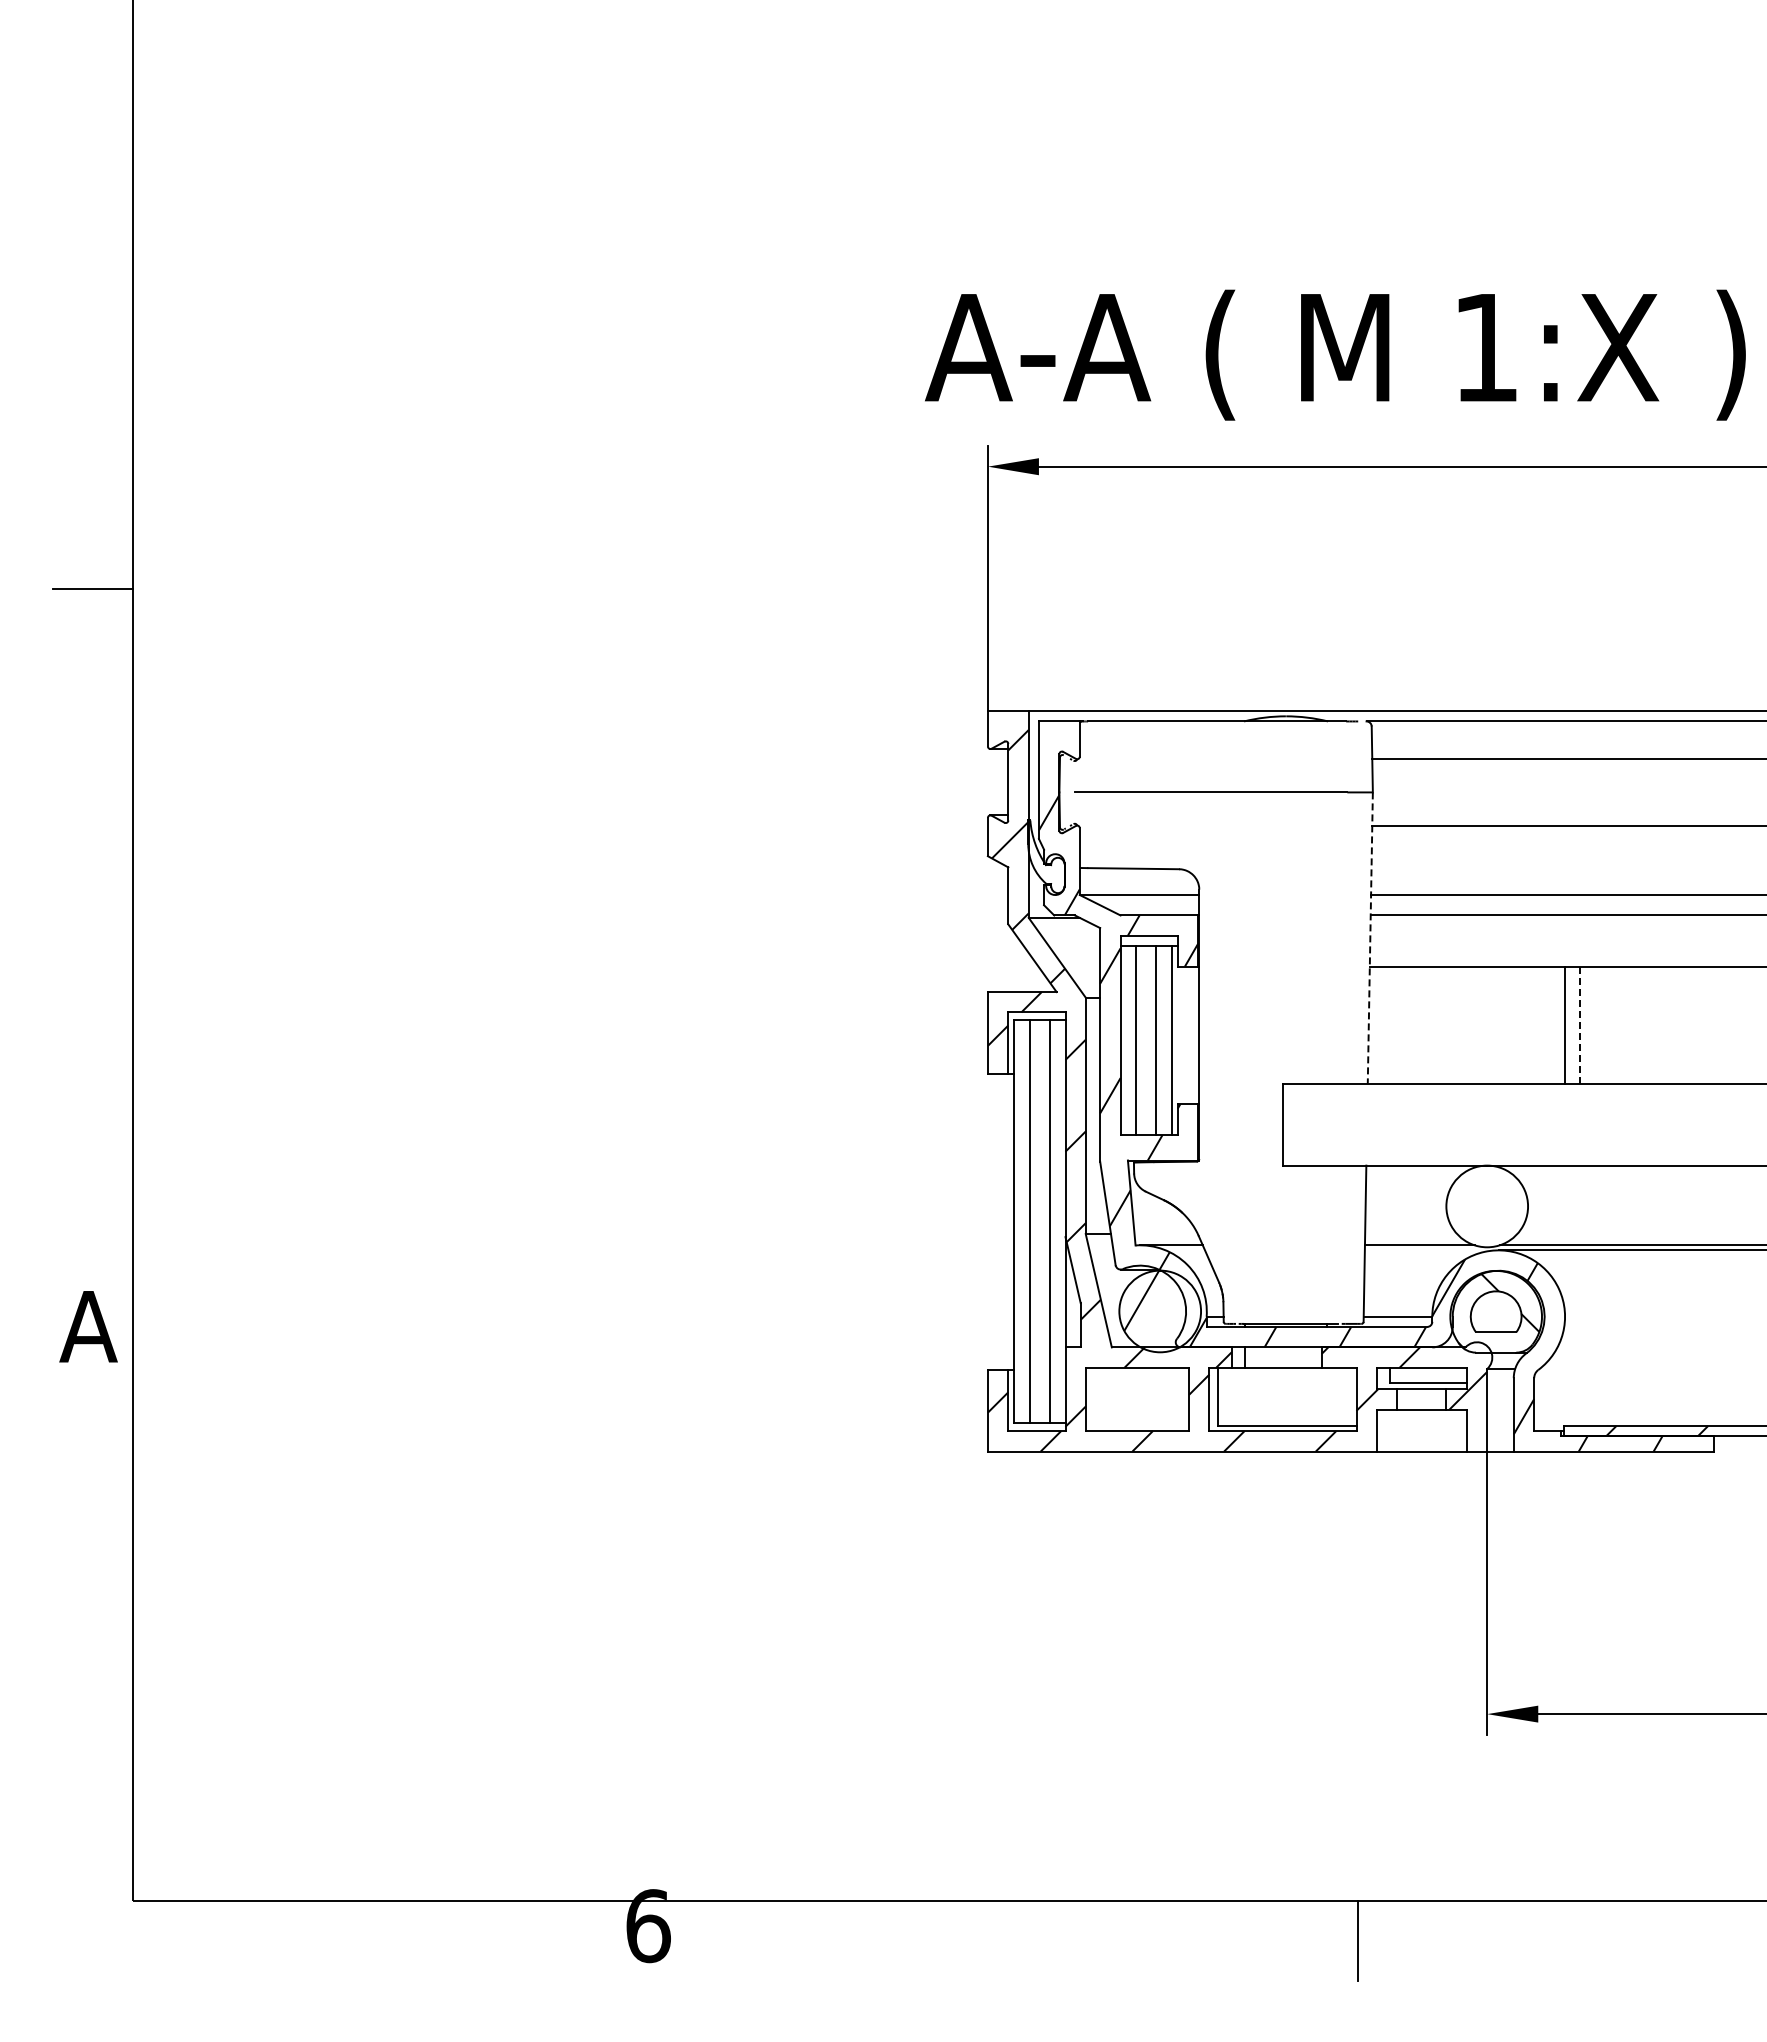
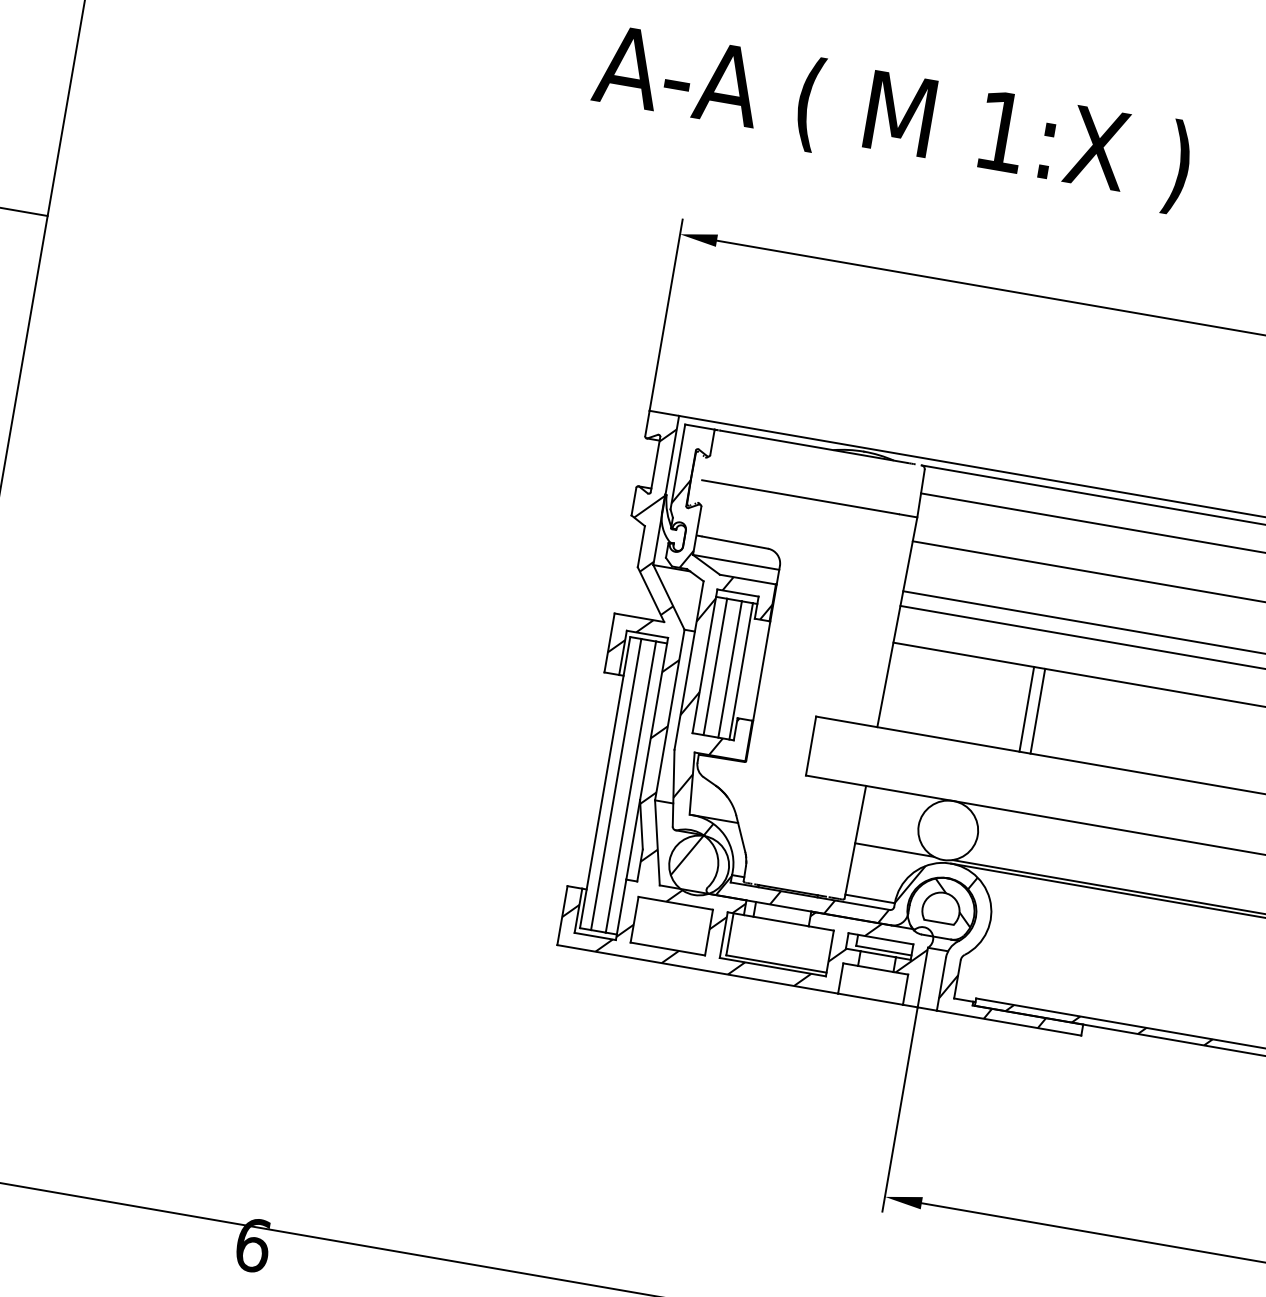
text: (1335, 354) -> (892, 117), moved
line: (1370, 938) -> (897, 622), dashed -> solid
line: (1580, 1025) -> (1038, 711), dashed -> solid

